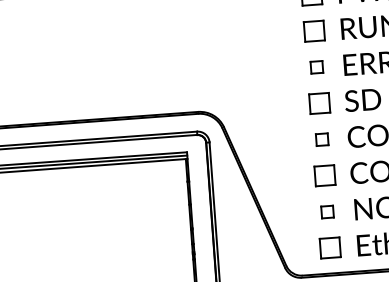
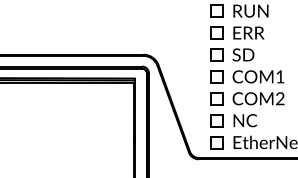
part: (315, 66) -> (216, 32), size x1.67
part: (321, 139) -> (216, 76), size x1.67
part: (326, 211) -> (216, 120), size x1.67

